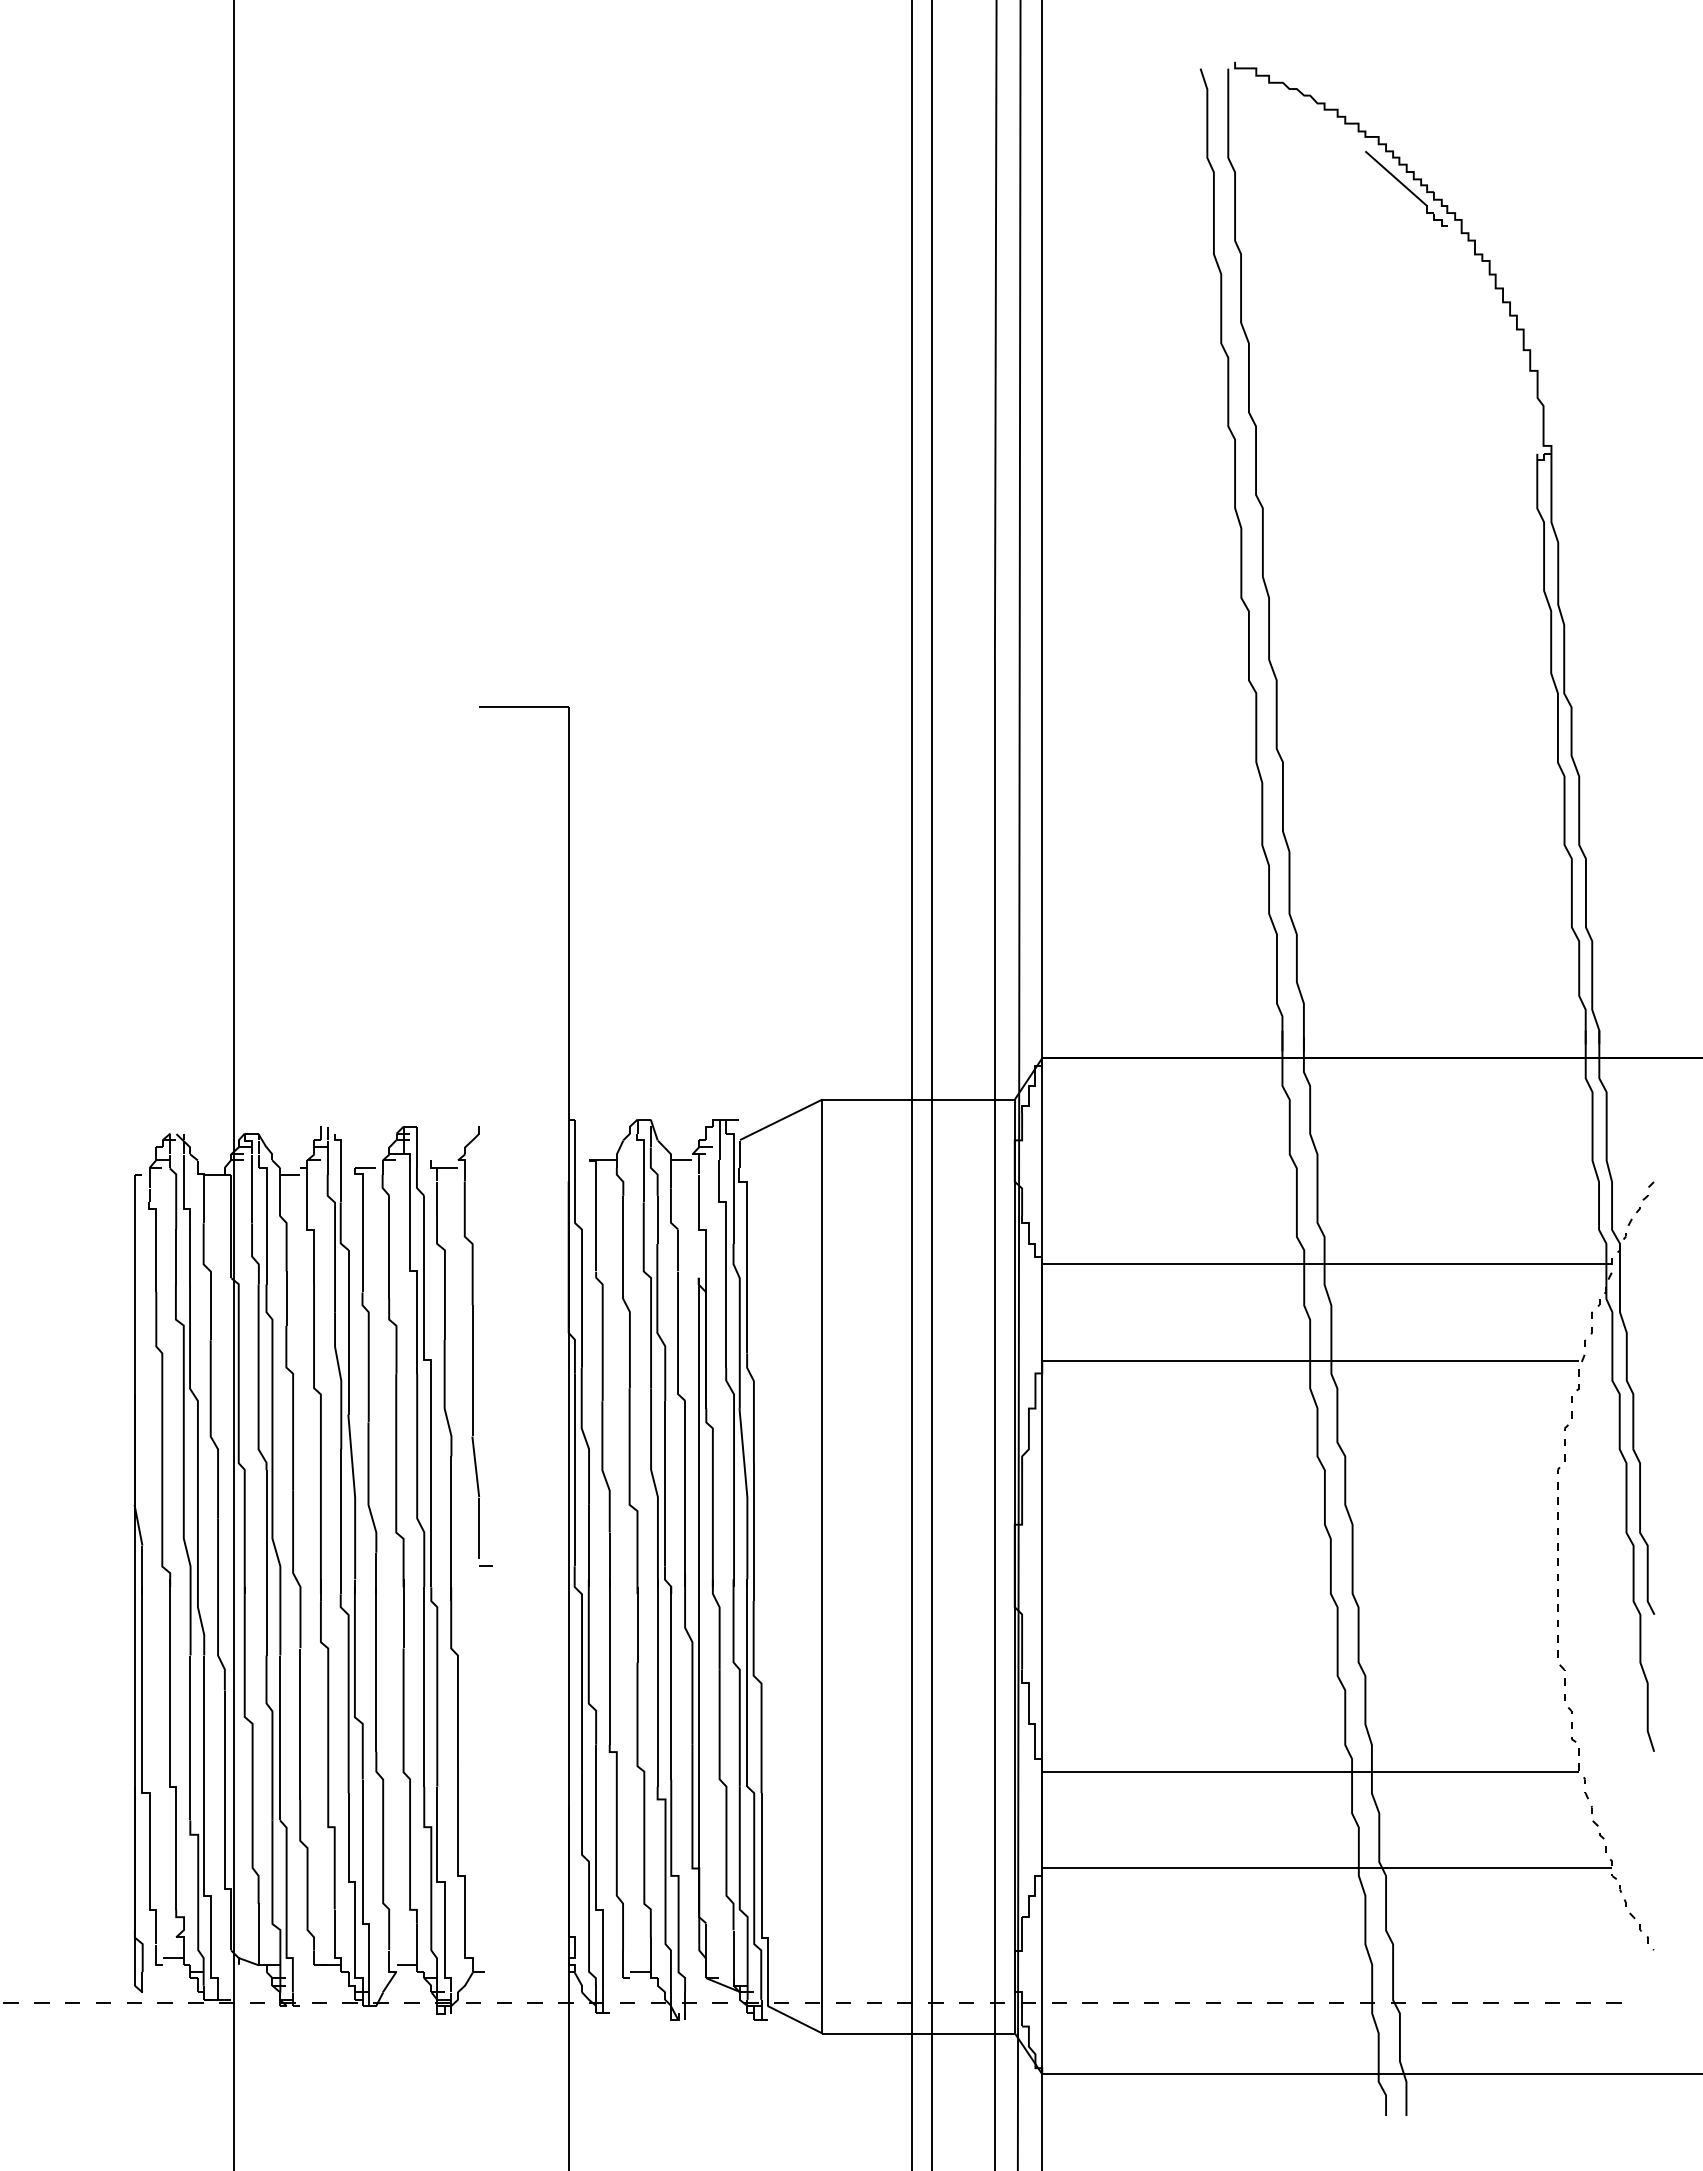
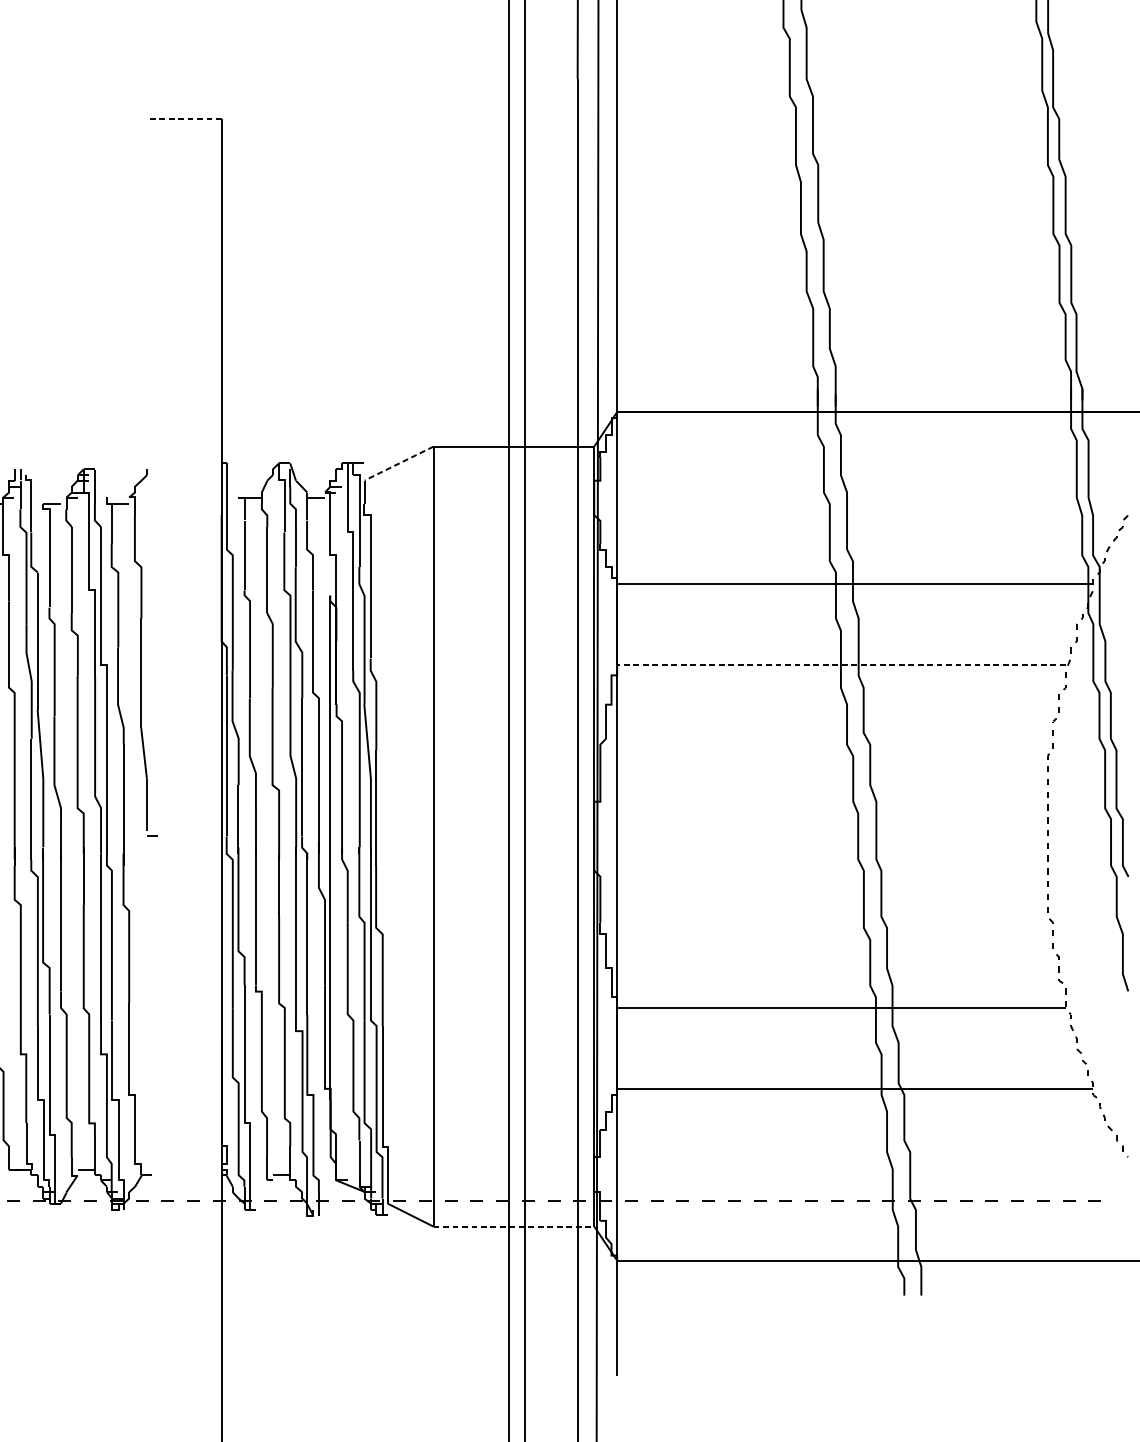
line: (524, 707) -> (184, 119), solid -> dashed
line: (781, 1119) -> (399, 463), solid -> dashed
line: (1310, 1360) -> (841, 664), solid -> dashed
line: (919, 2033) -> (514, 1226), solid -> dashed

